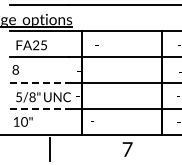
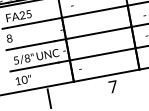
line: (39, 82) -> (30, 45), dashed -> solid
line: (39, 108) -> (34, 66), dashed -> solid

